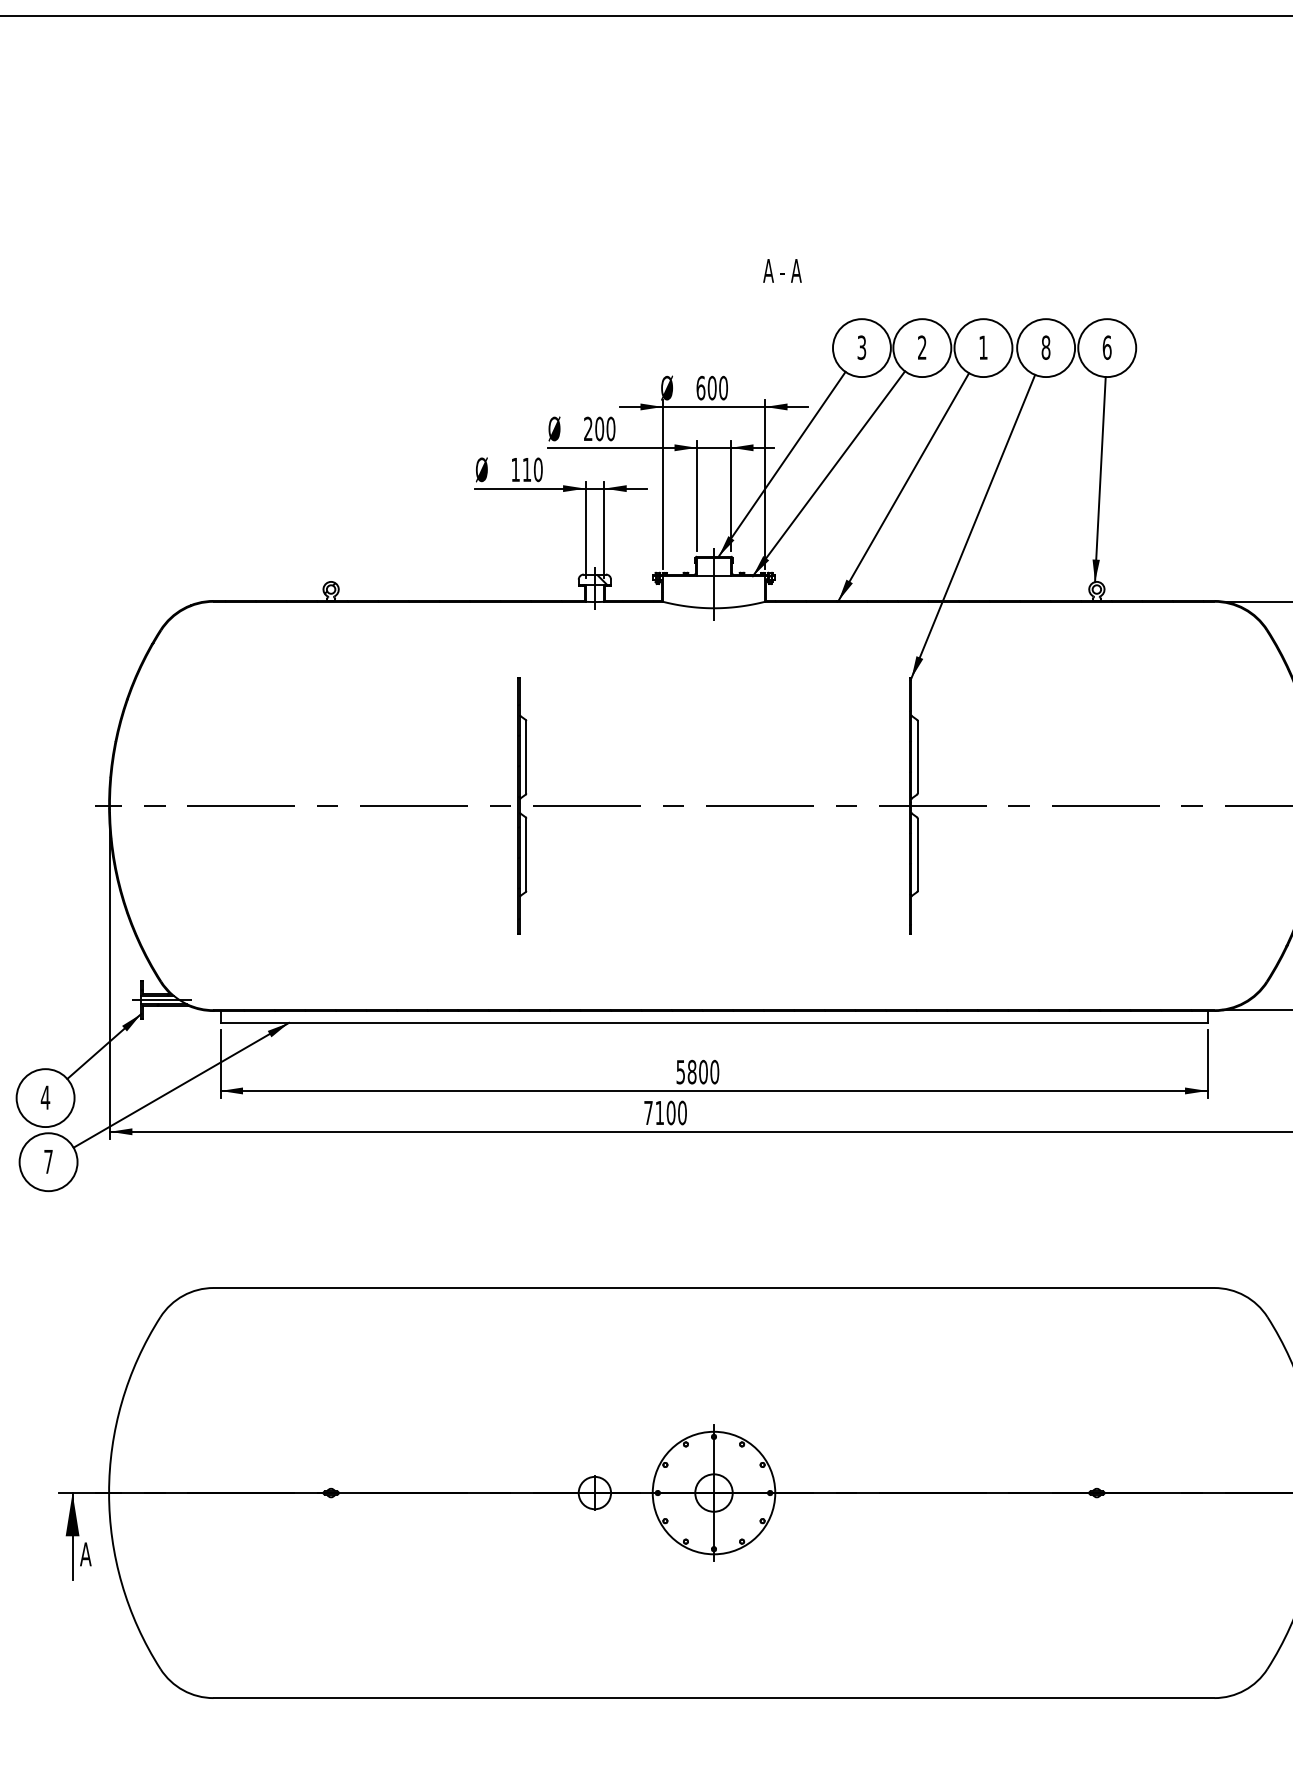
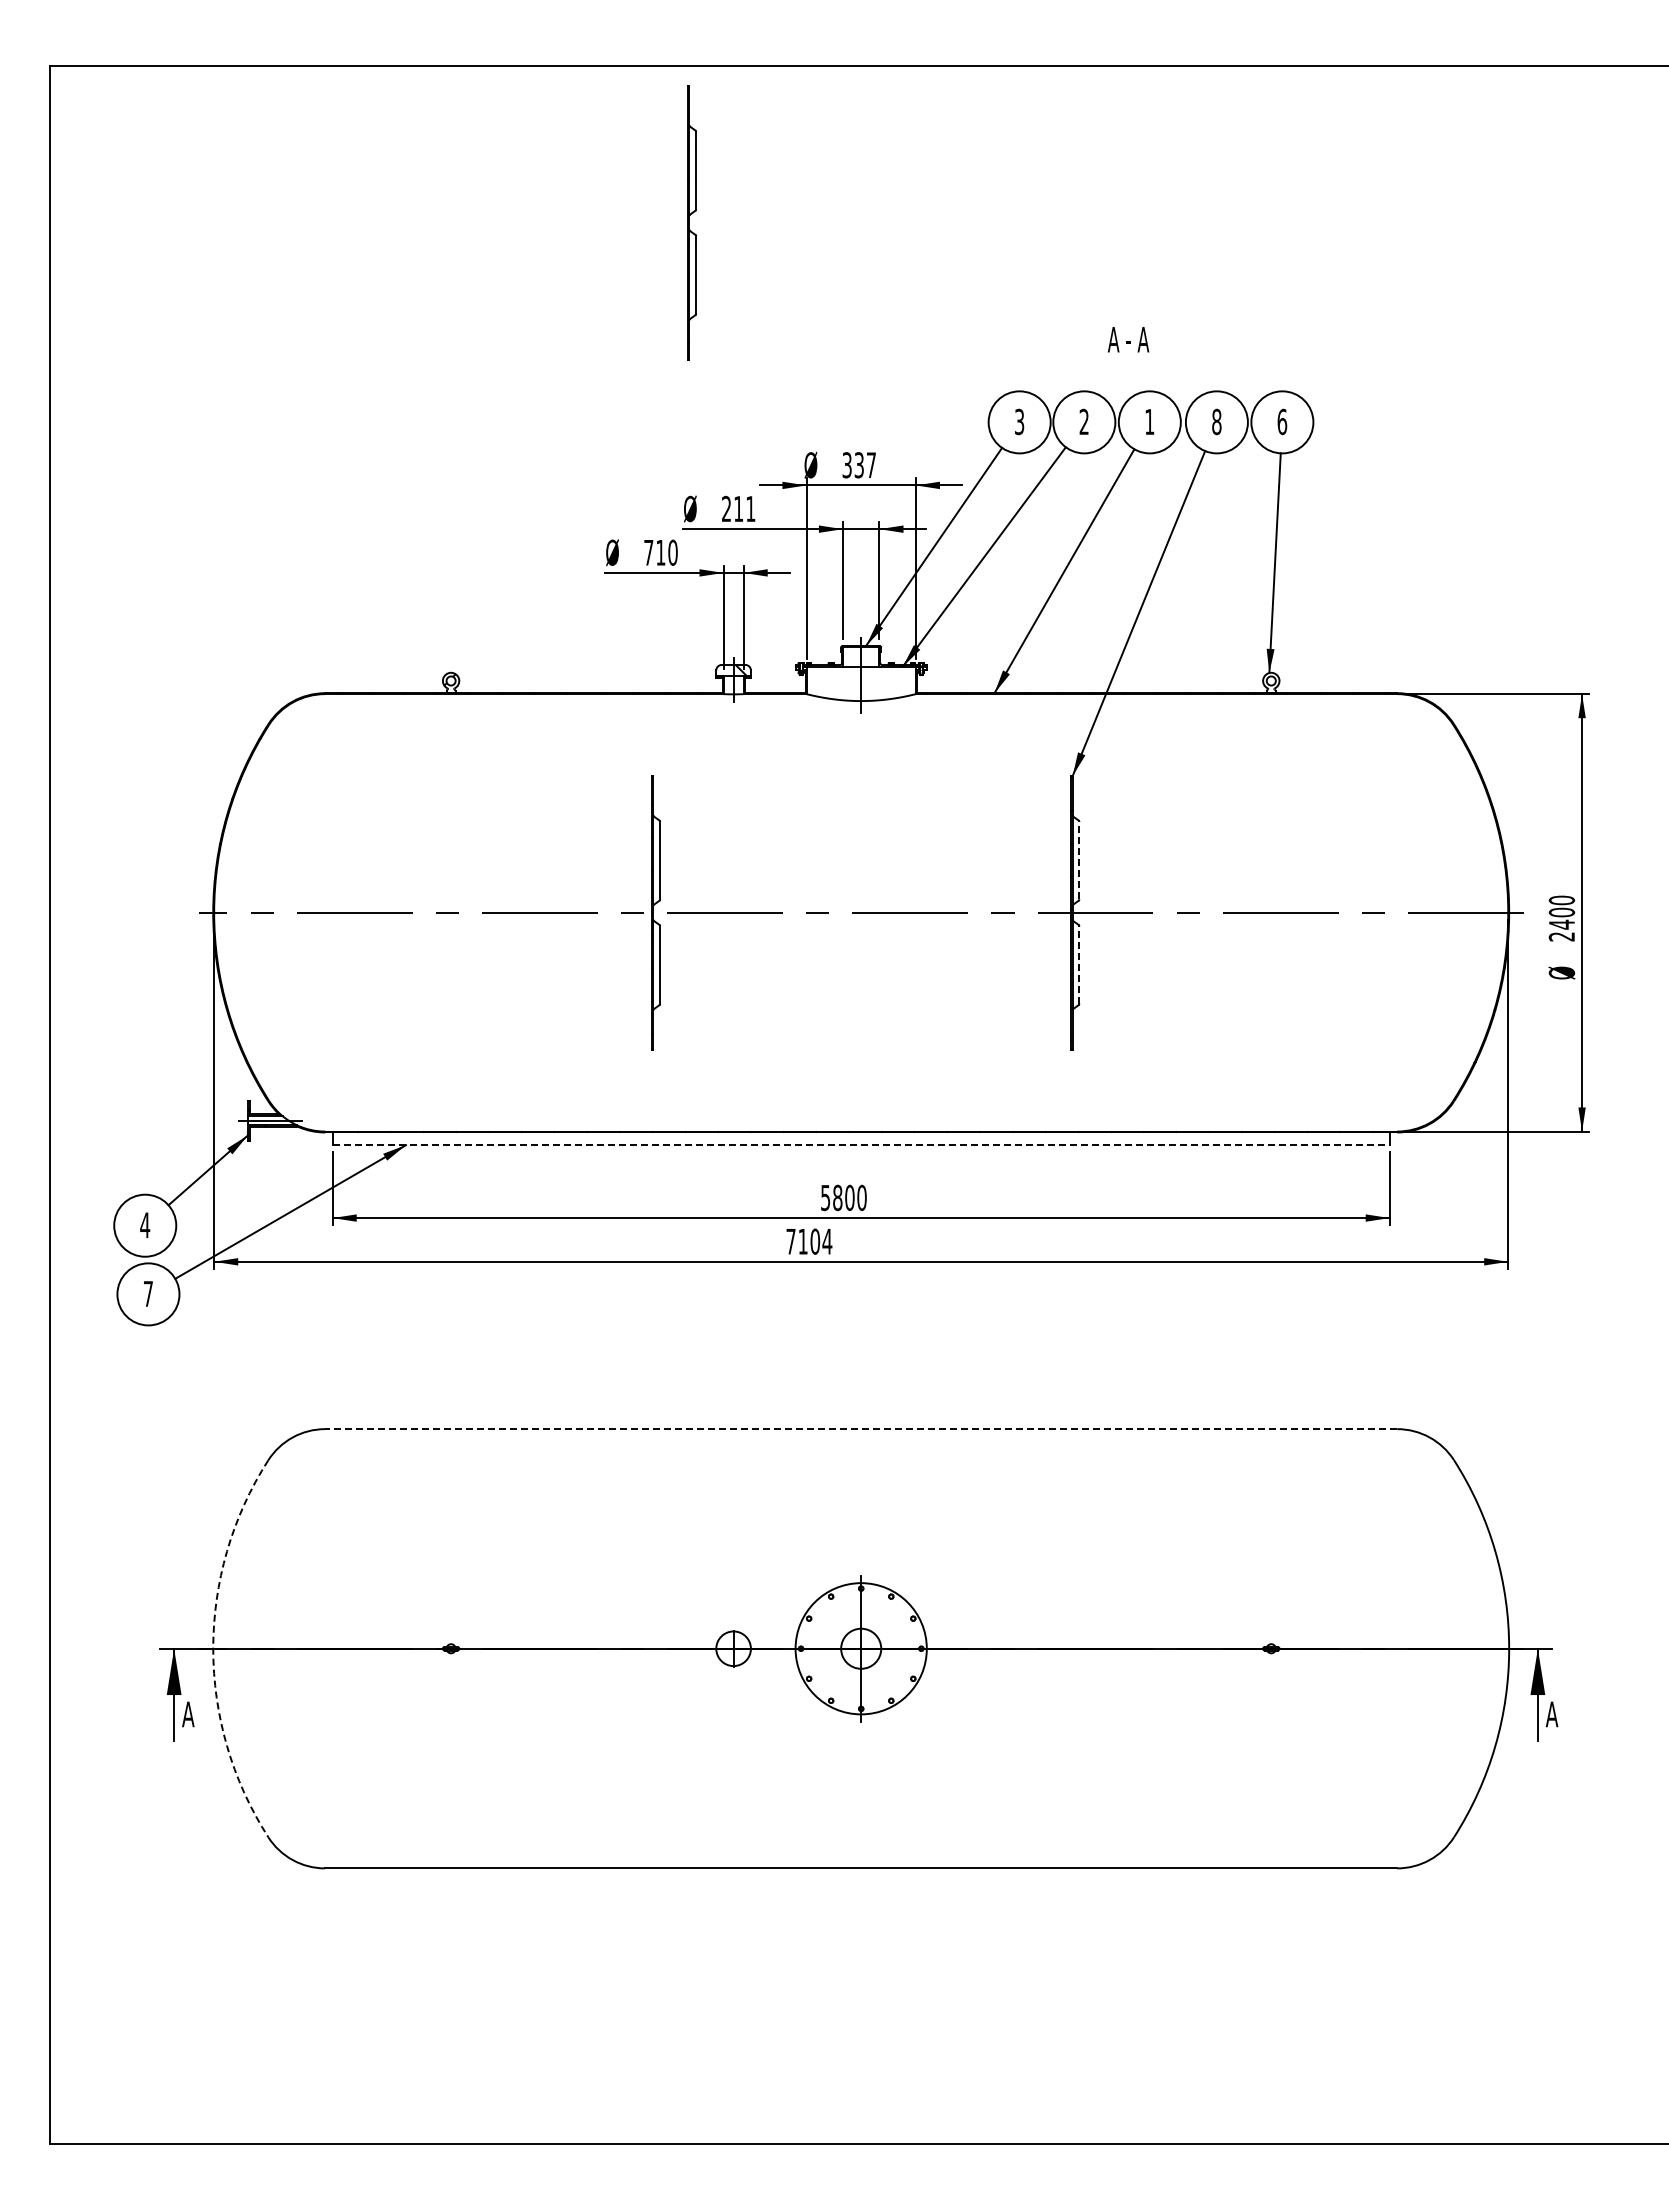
part: (555, 161) -> (691, 222), added
text: (782, 270) -> (1128, 339), moved
text: (712, 388) -> (859, 465), 600 -> 337
text: (605, 428) -> (744, 508), 200 -> 211
text: (515, 469) -> (648, 552), 110 -> 710
line: (917, 757) -> (1079, 860), solid -> dashed
line: (917, 855) -> (1079, 965), solid -> dashed
line: (714, 1023) -> (861, 1145), solid -> dashed
text: (682, 1112) -> (827, 1241), 7100 -> 7104
line: (713, 1288) -> (860, 1429), solid -> dashed
arc: (109, 1492) -> (213, 1648), solid -> dashed

